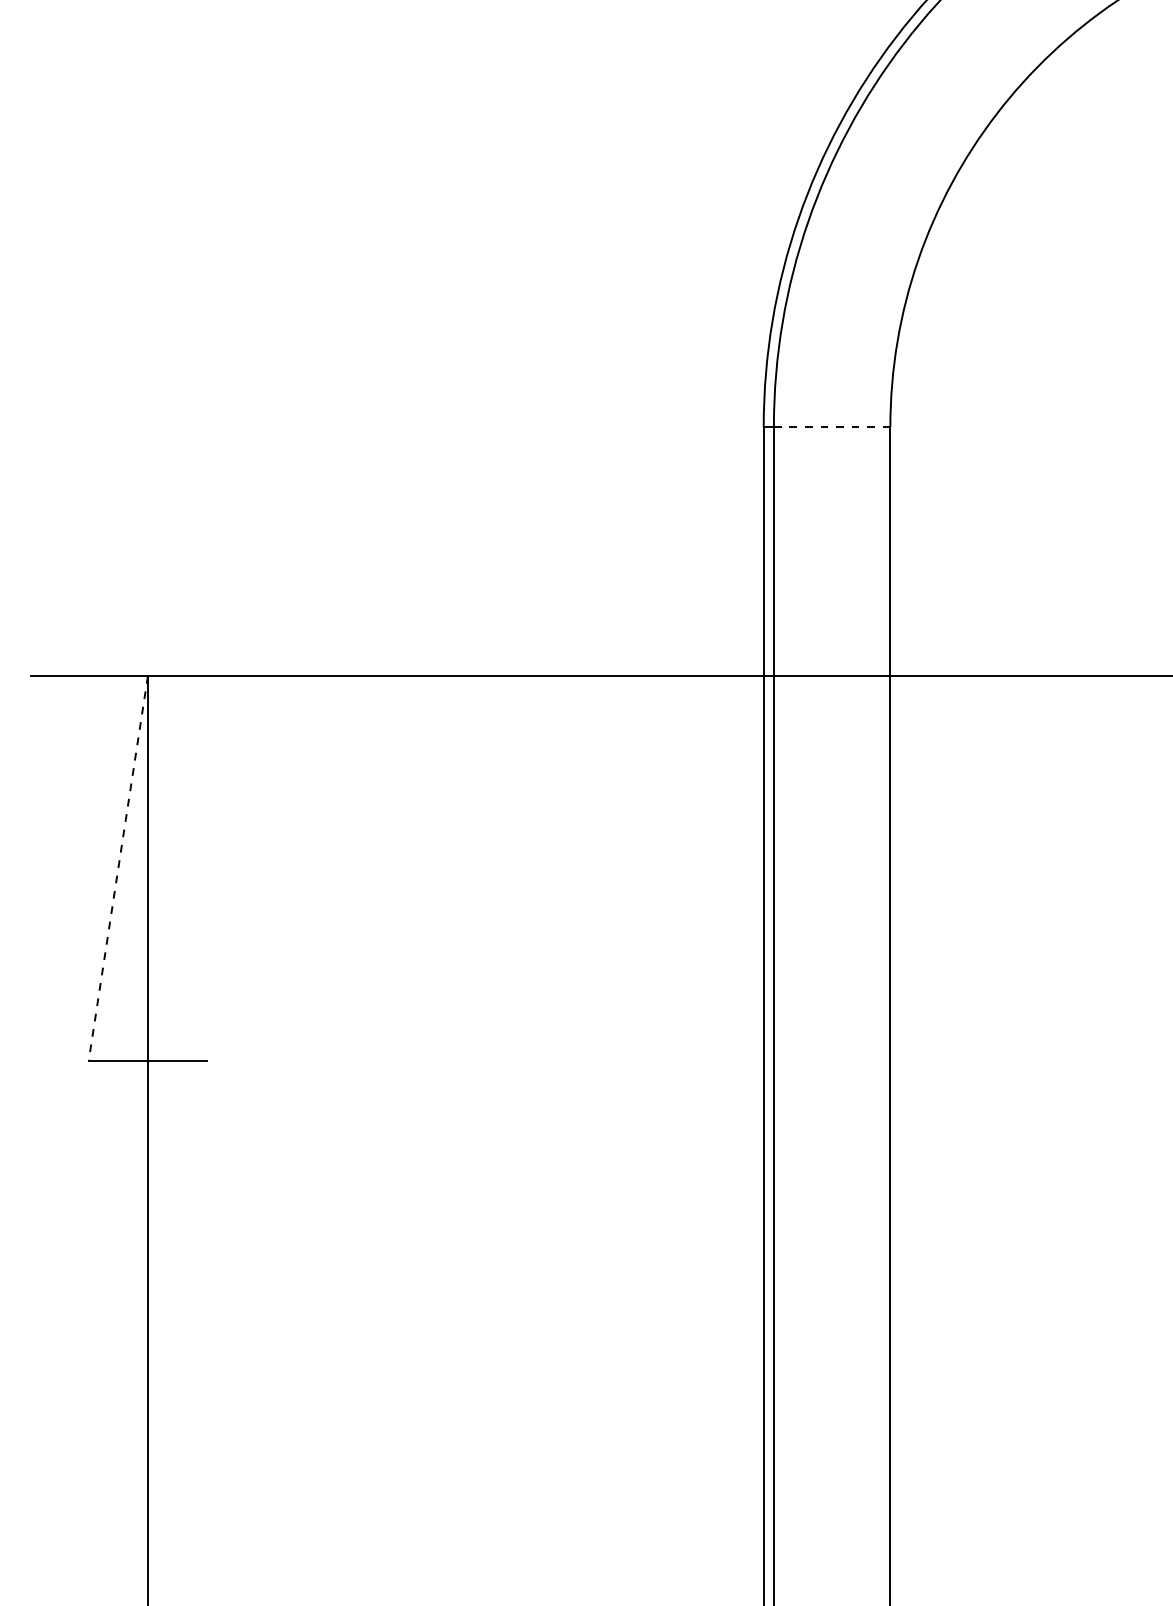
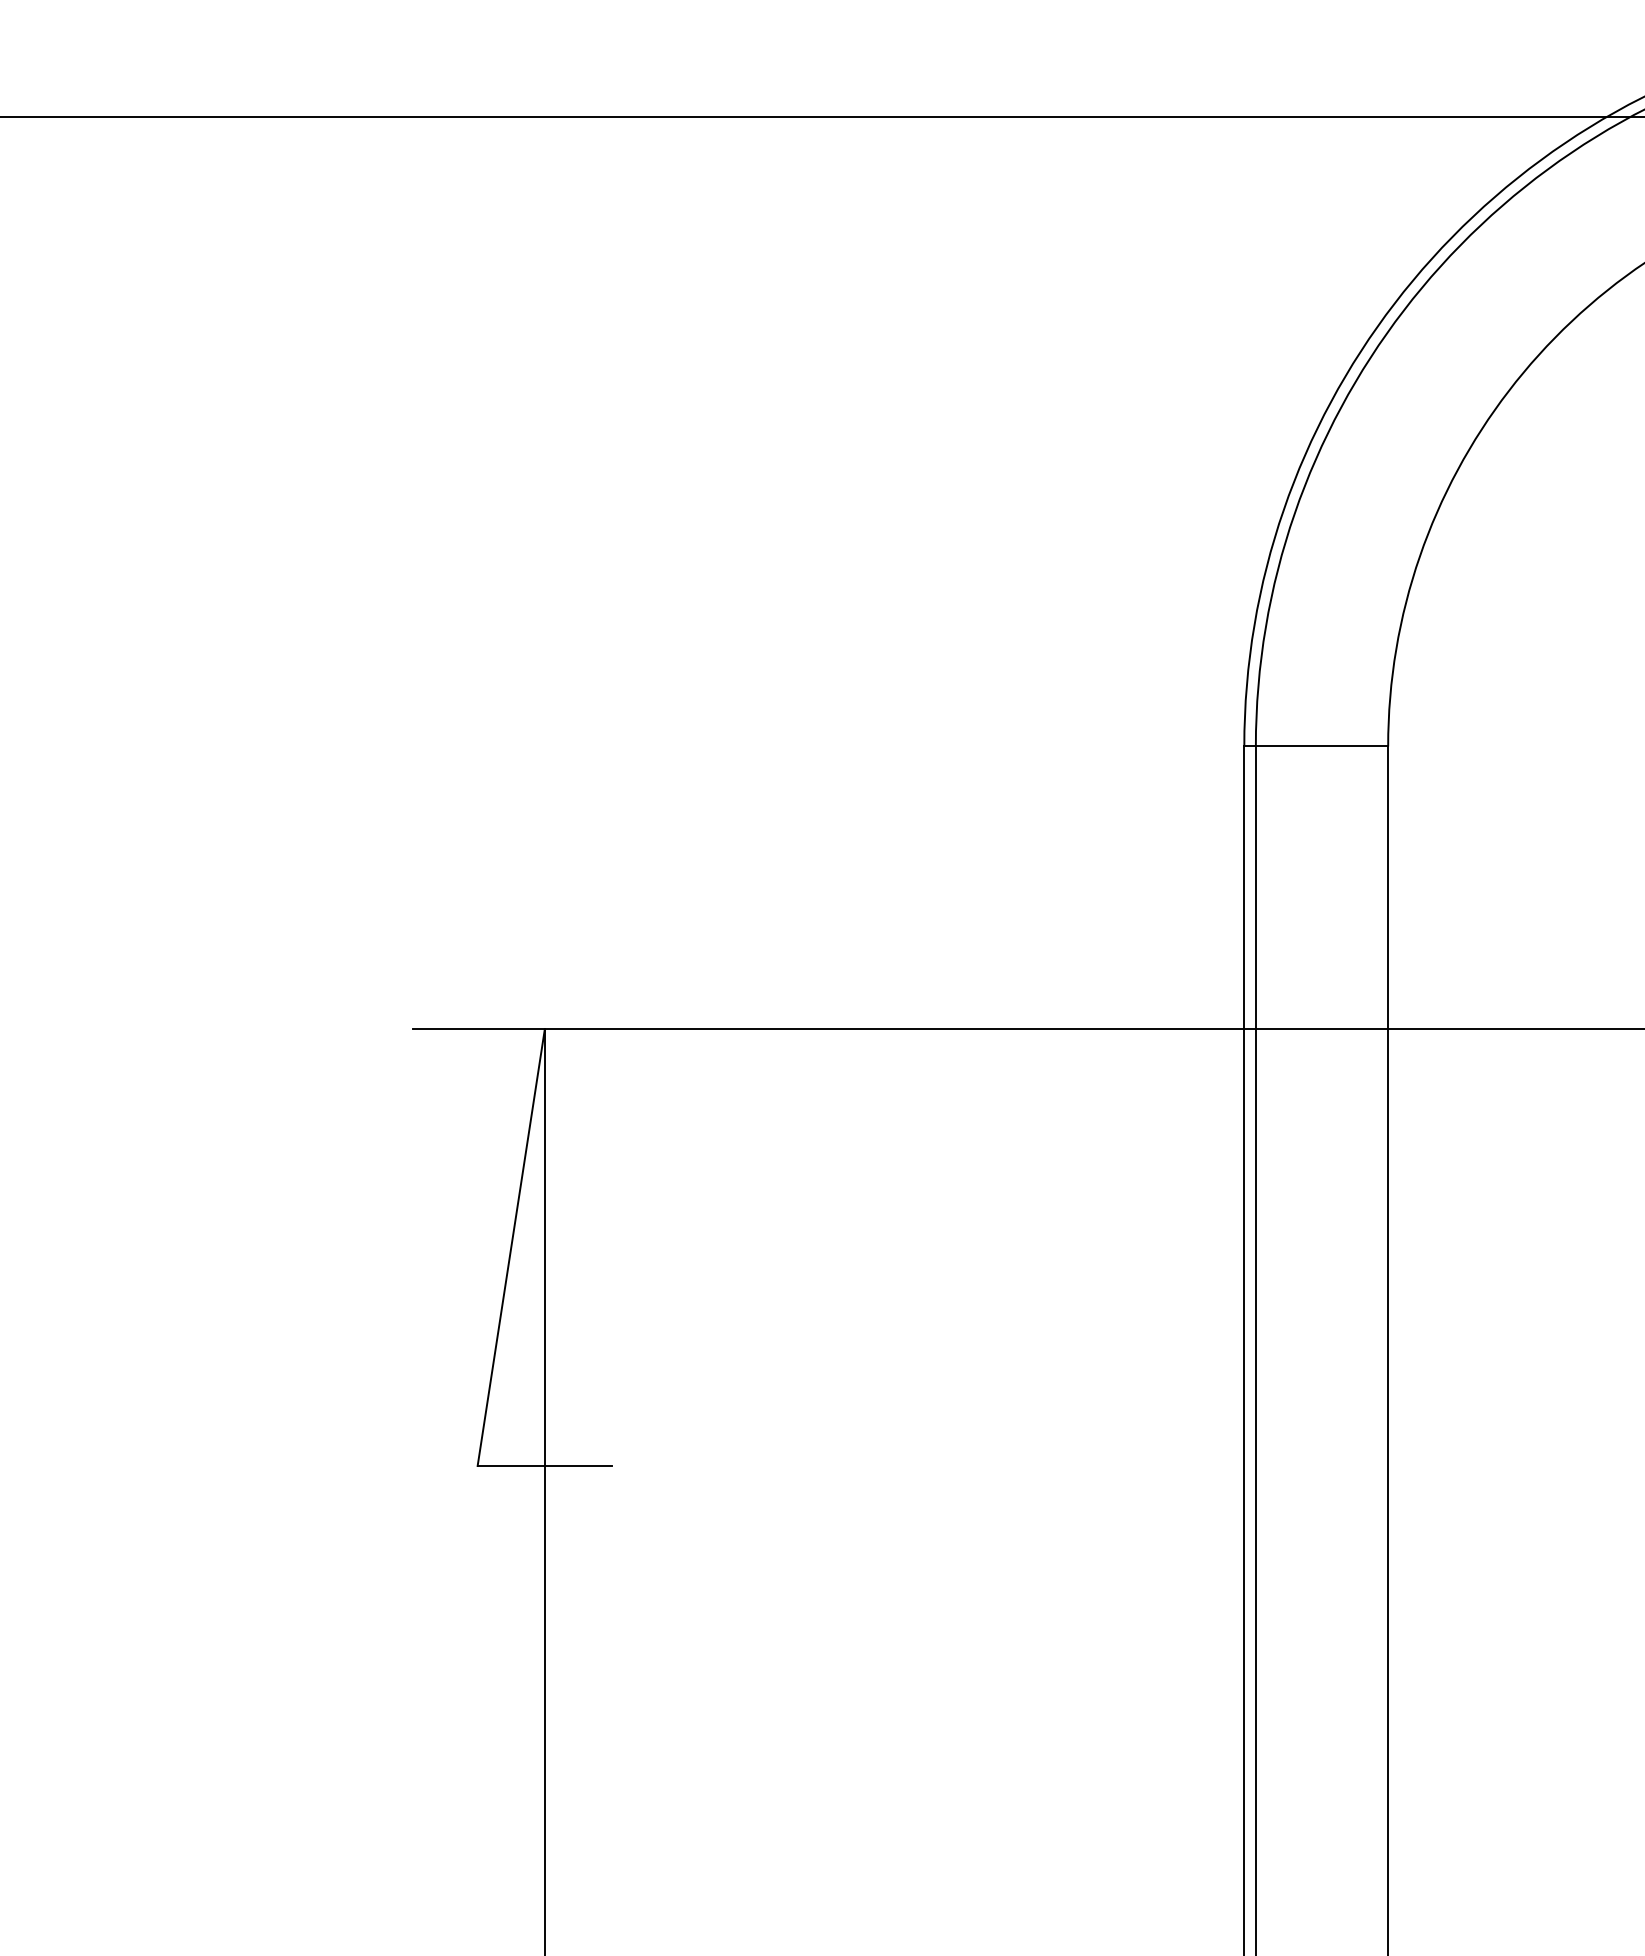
line: (832, 427) -> (1322, 746), dashed -> solid
line: (118, 868) -> (511, 1247), dashed -> solid

